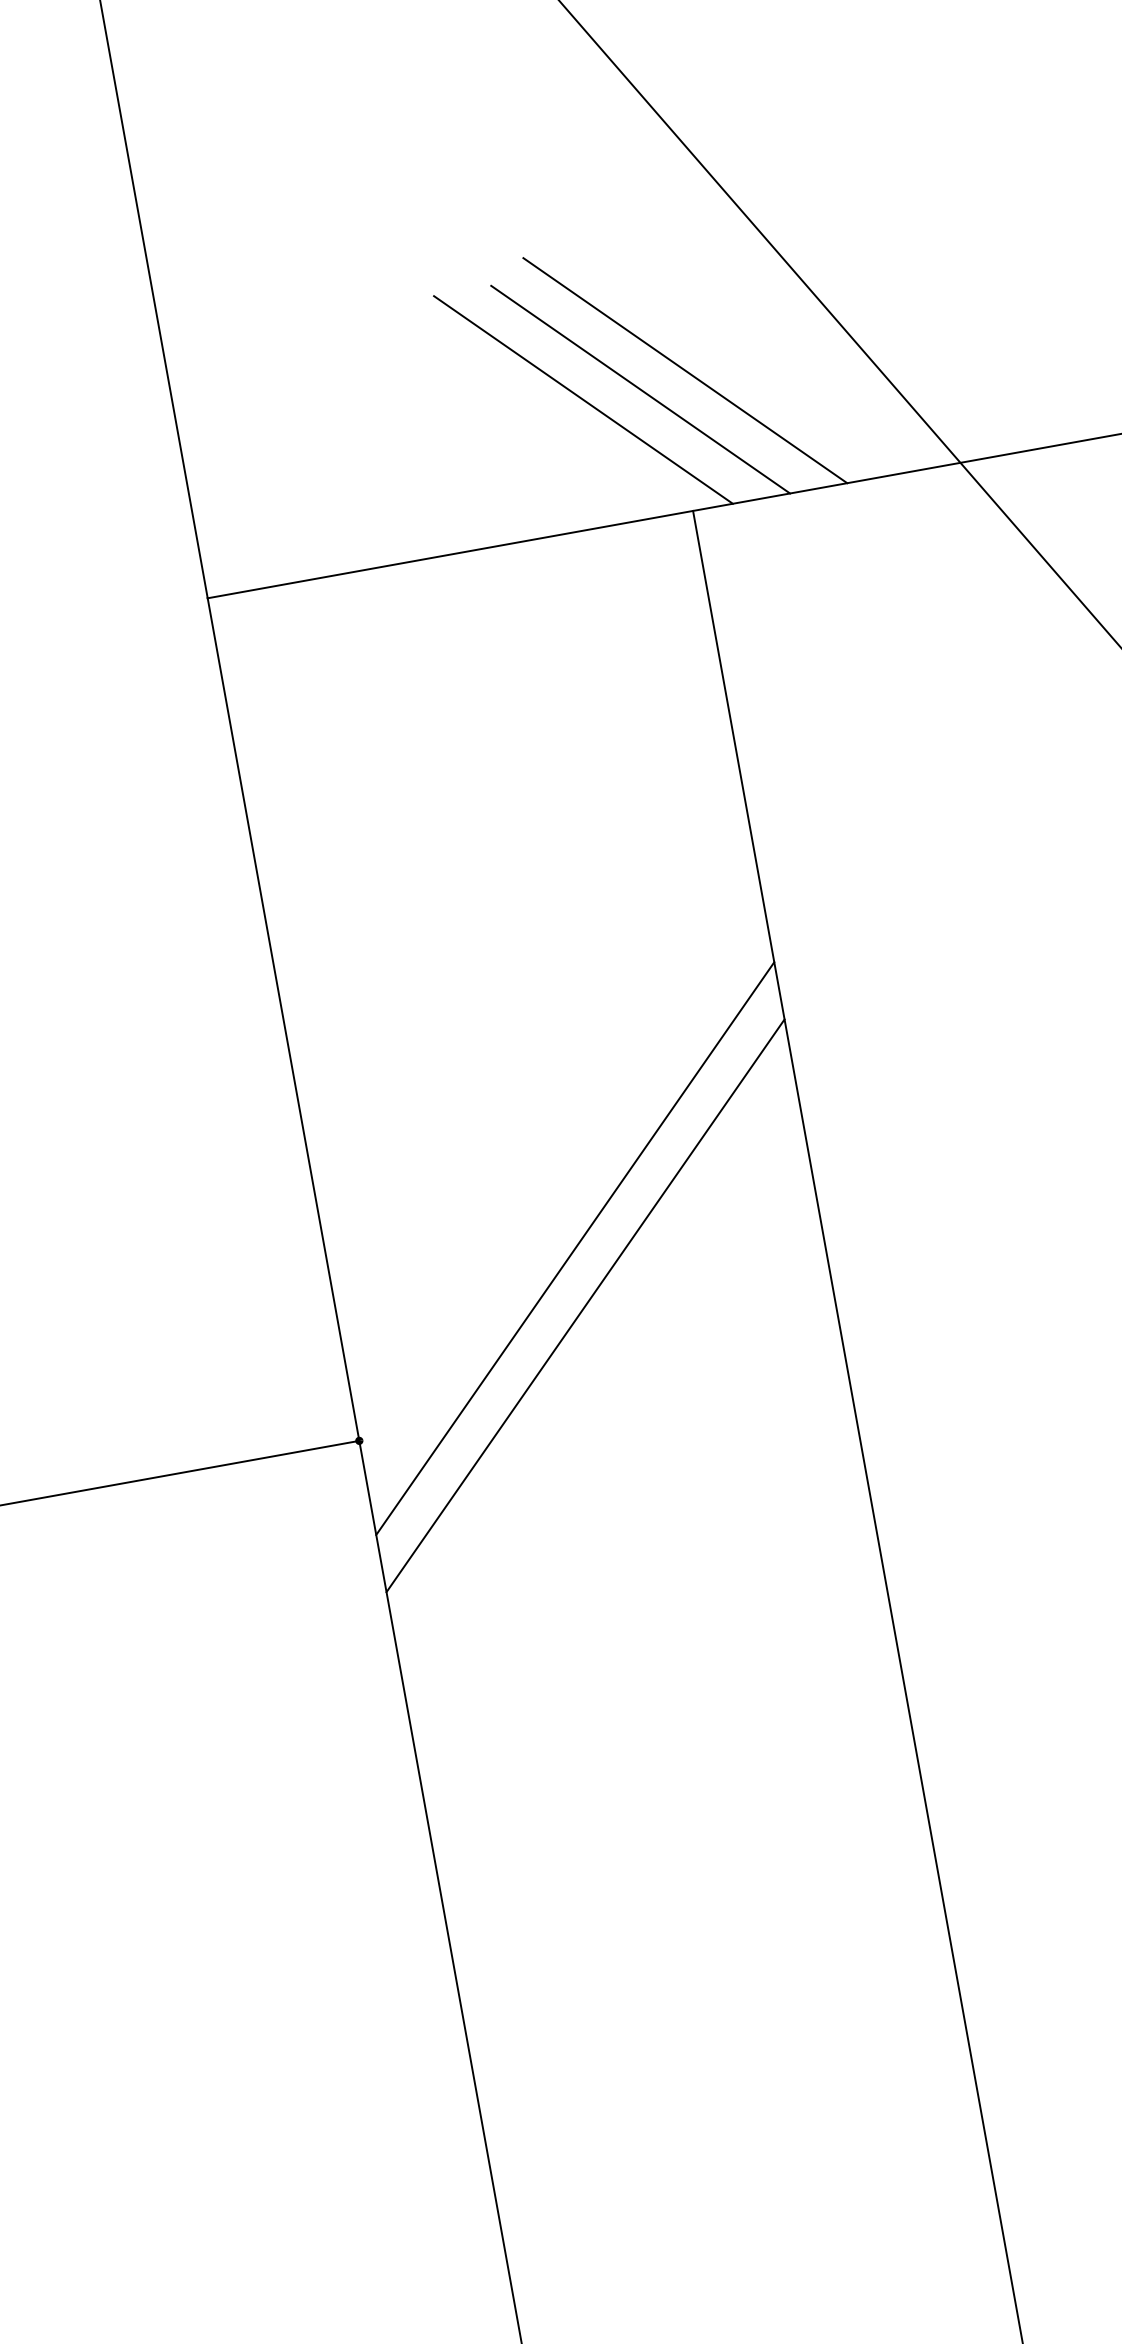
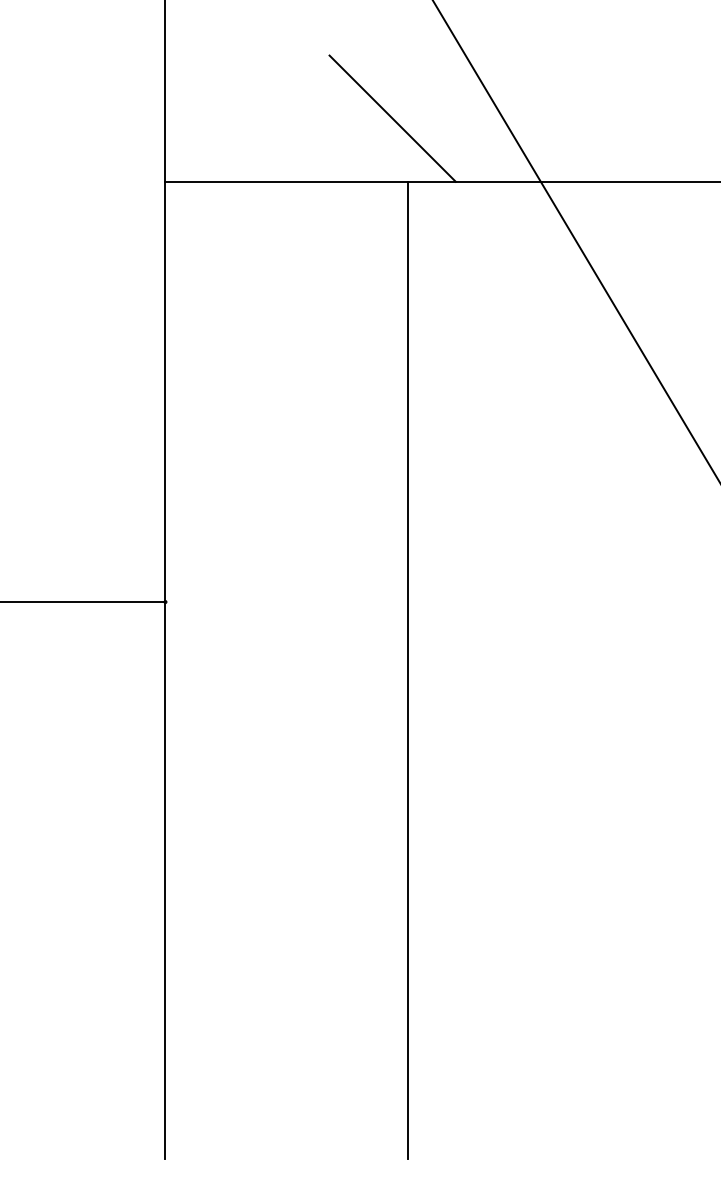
line: (684, 369) -> (415, 112), removed
line: (583, 399) -> (364, 118), removed
line: (575, 1247) -> (286, 527), removed
line: (585, 1305) -> (286, 556), removed

